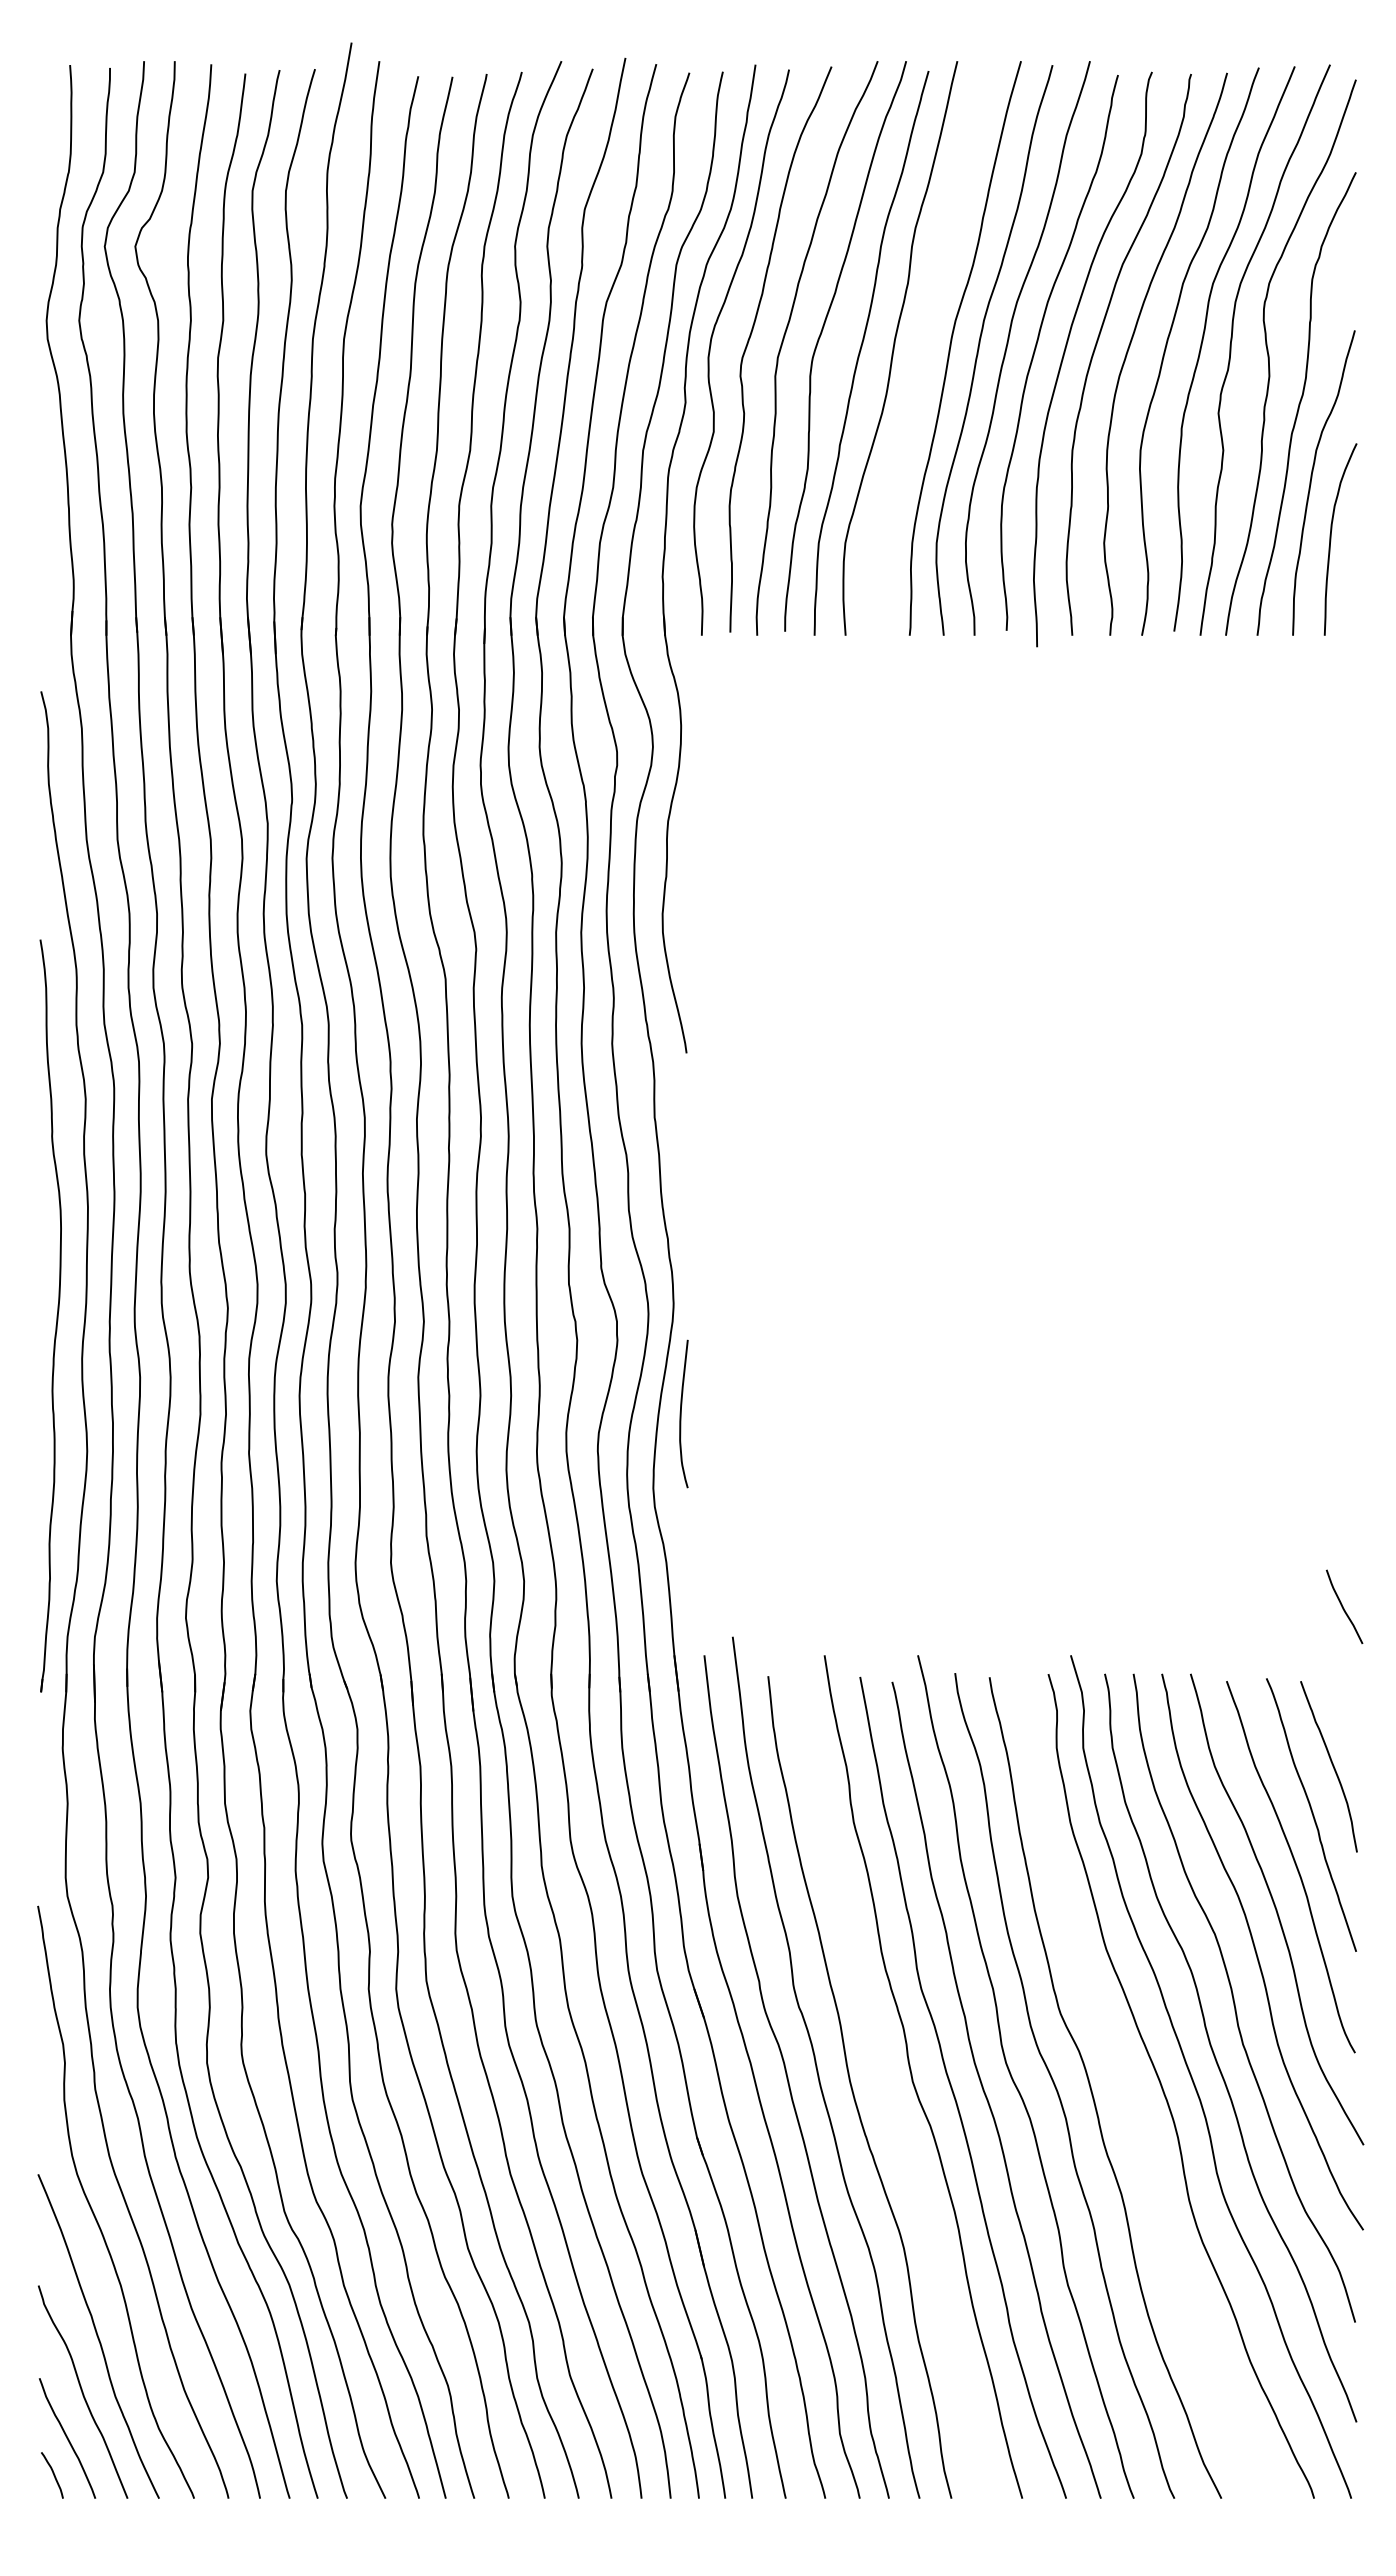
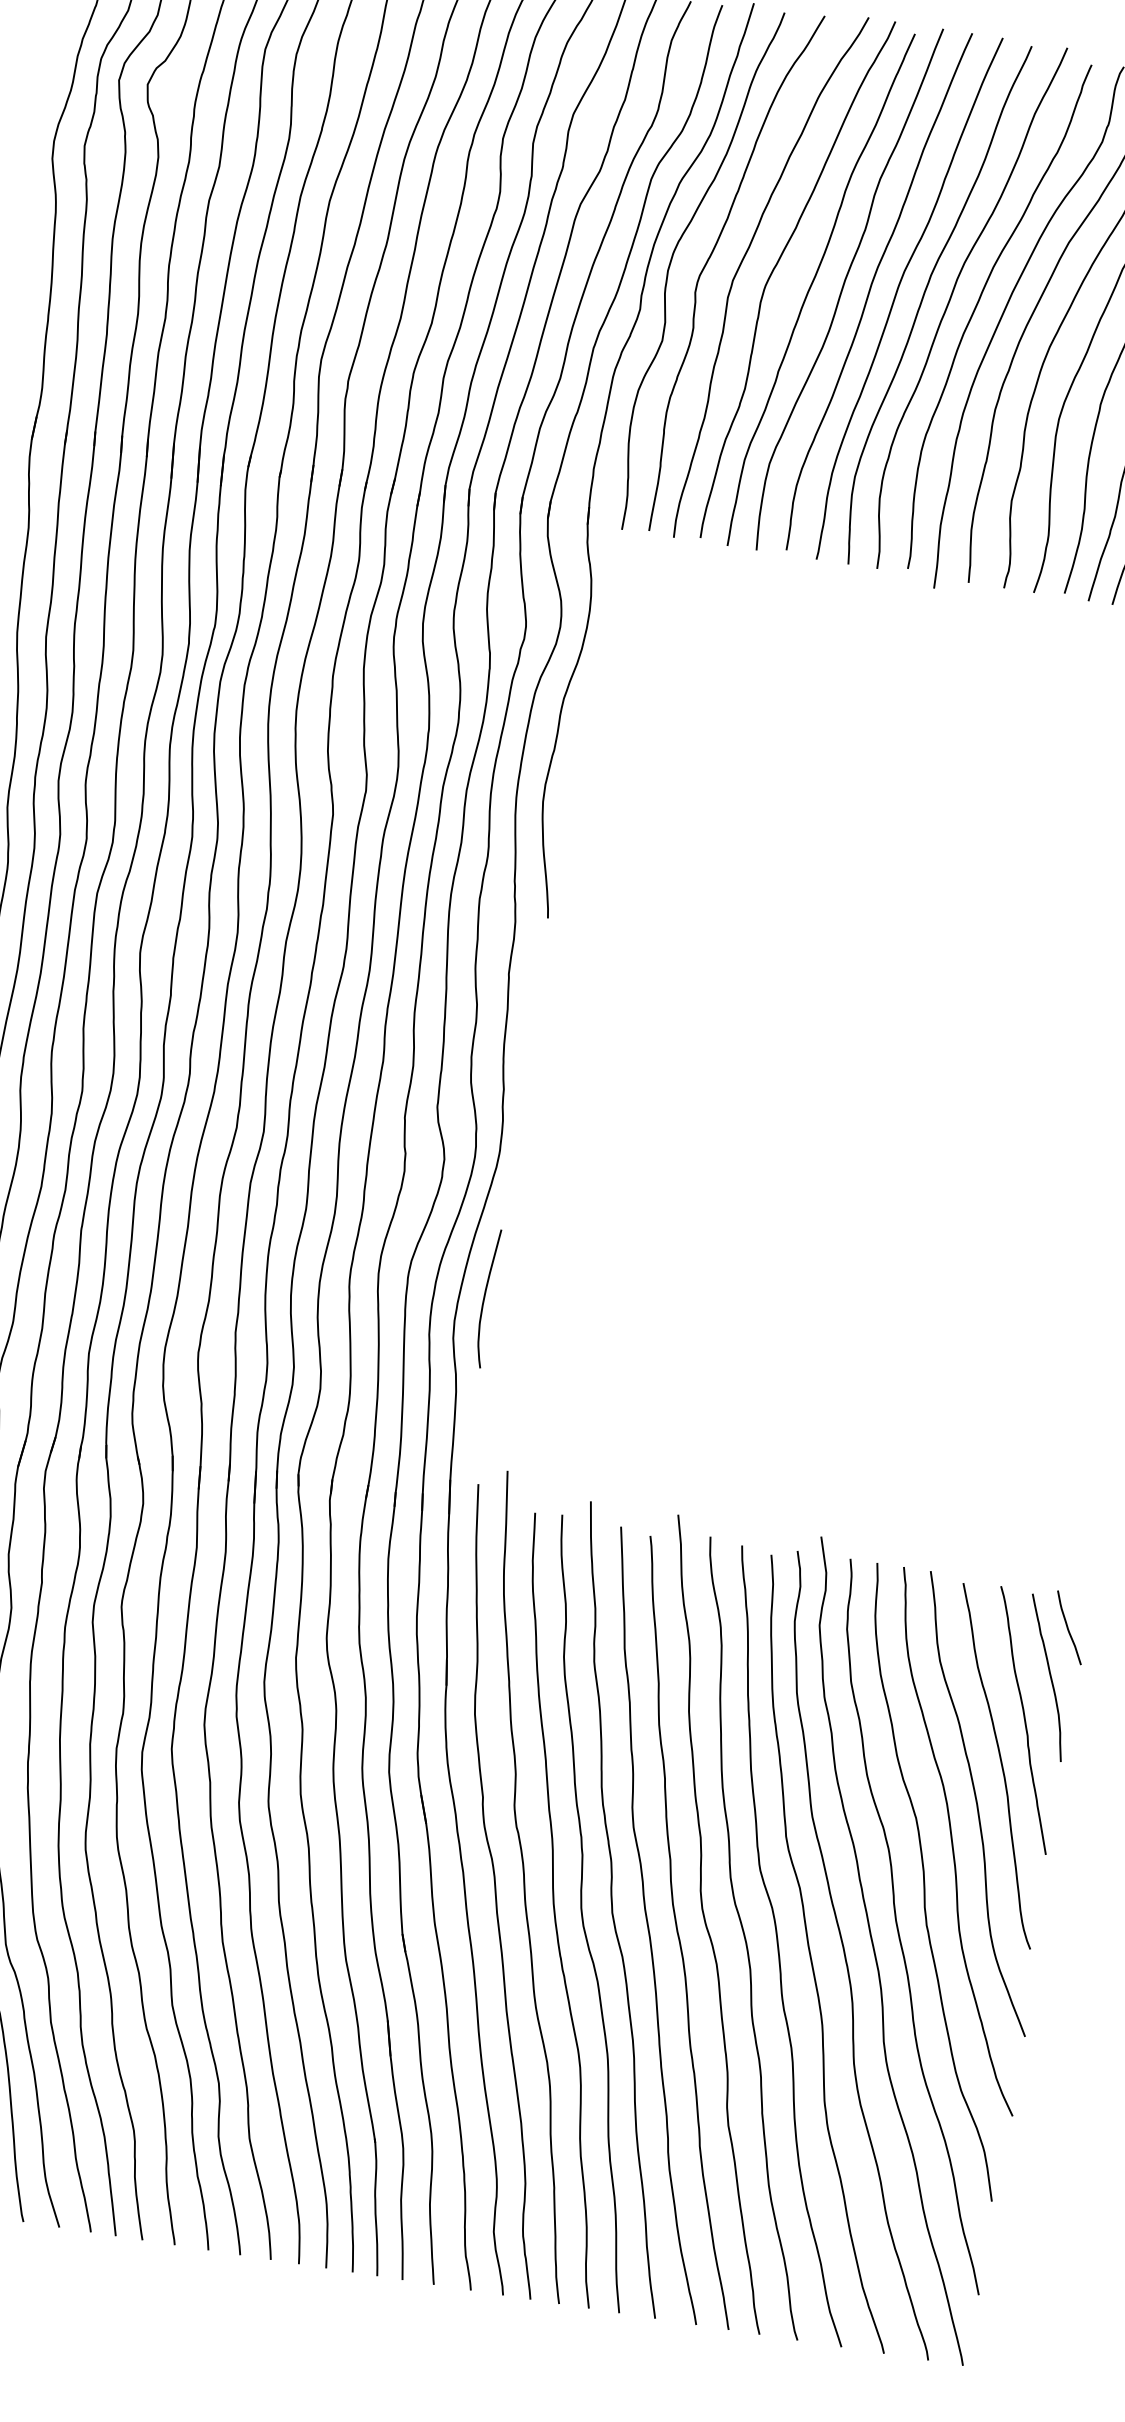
curve: (923, 345) -> (870, 290), added
curve: (681, 1413) -> (485, 1297), moved
curve: (1343, 1606) -> (1068, 1627), moved
curve: (882, 2087) -> (583, 1913), added
curve: (1128, 2096) -> (812, 1957), added

